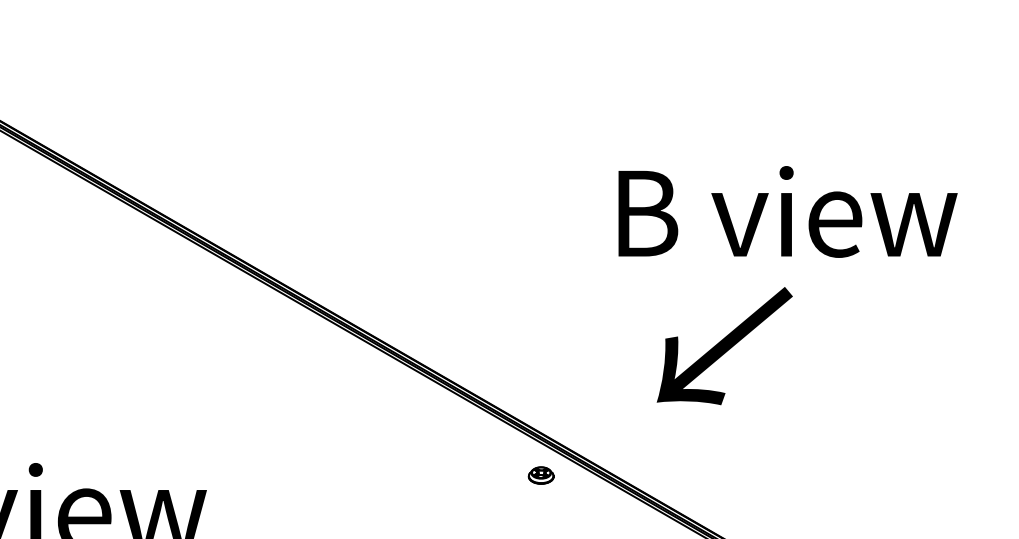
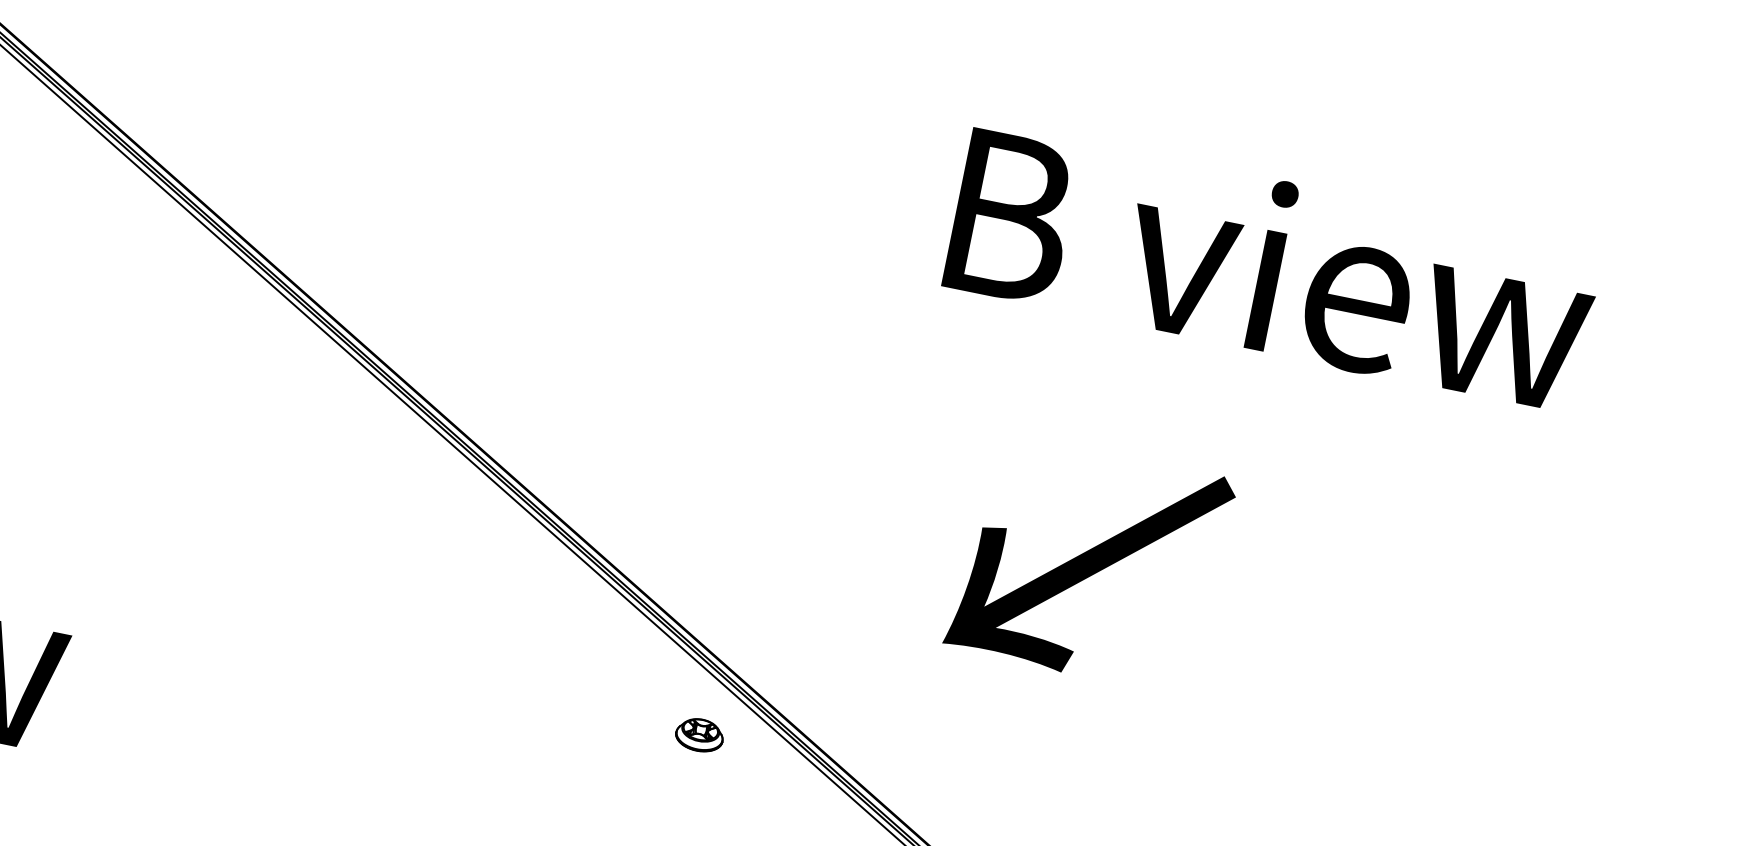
text: (787, 211) -> (1272, 266), moved

